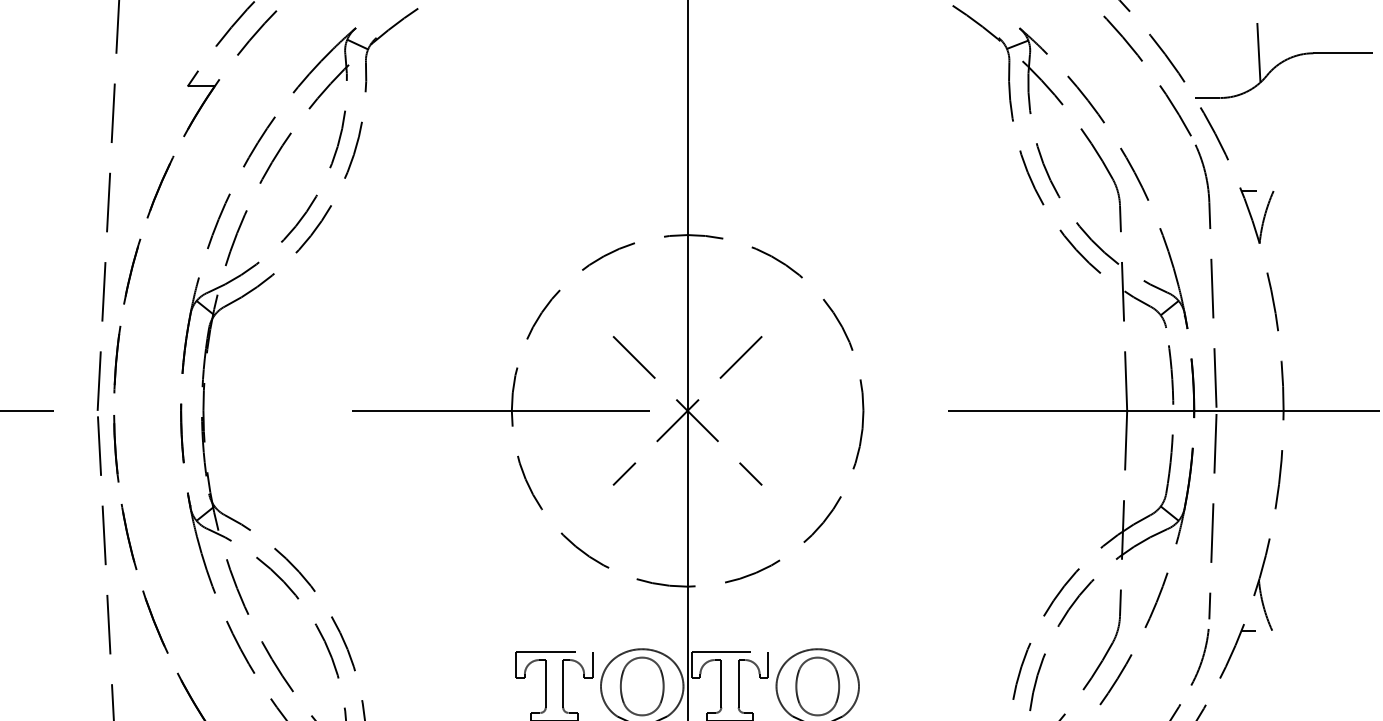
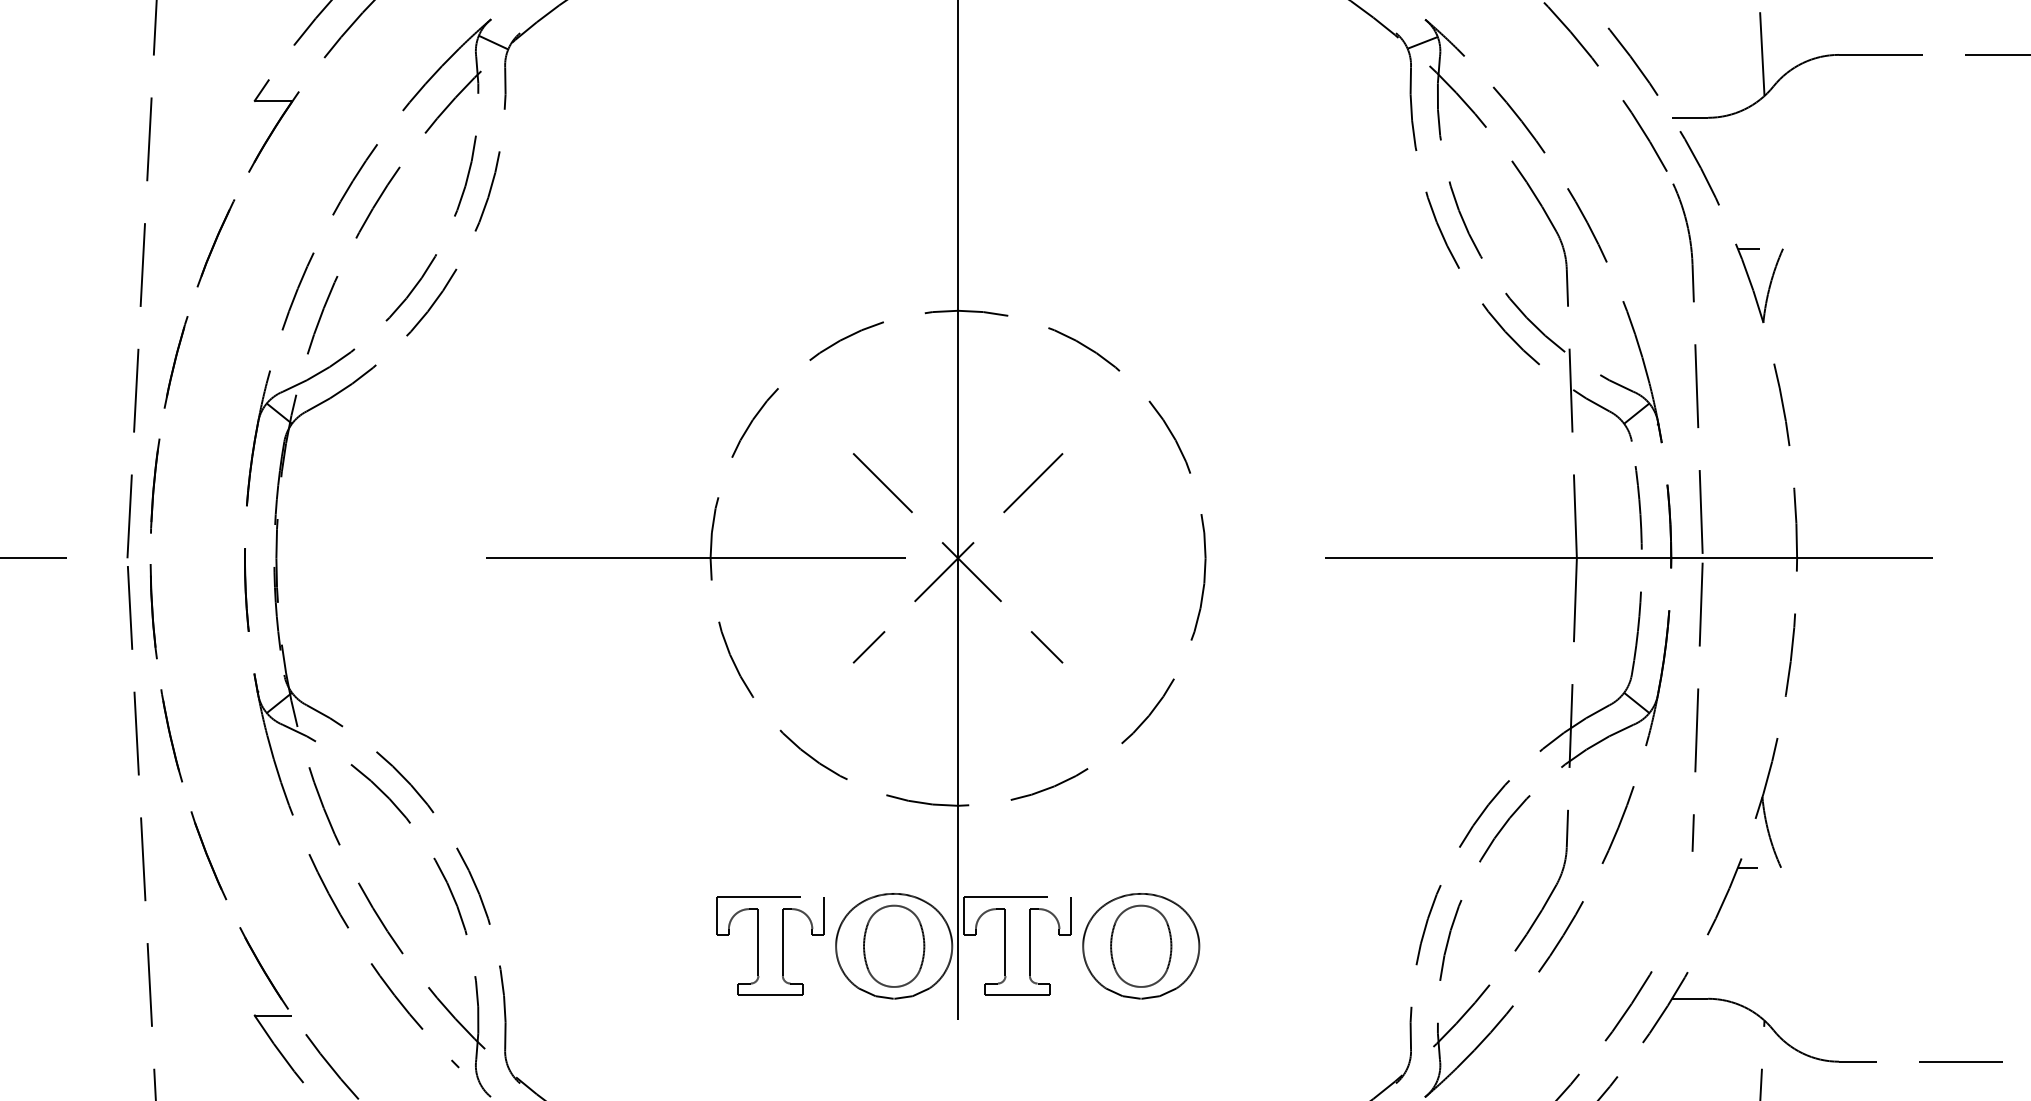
arc: (1202, 657) -> (1682, 905), removed

